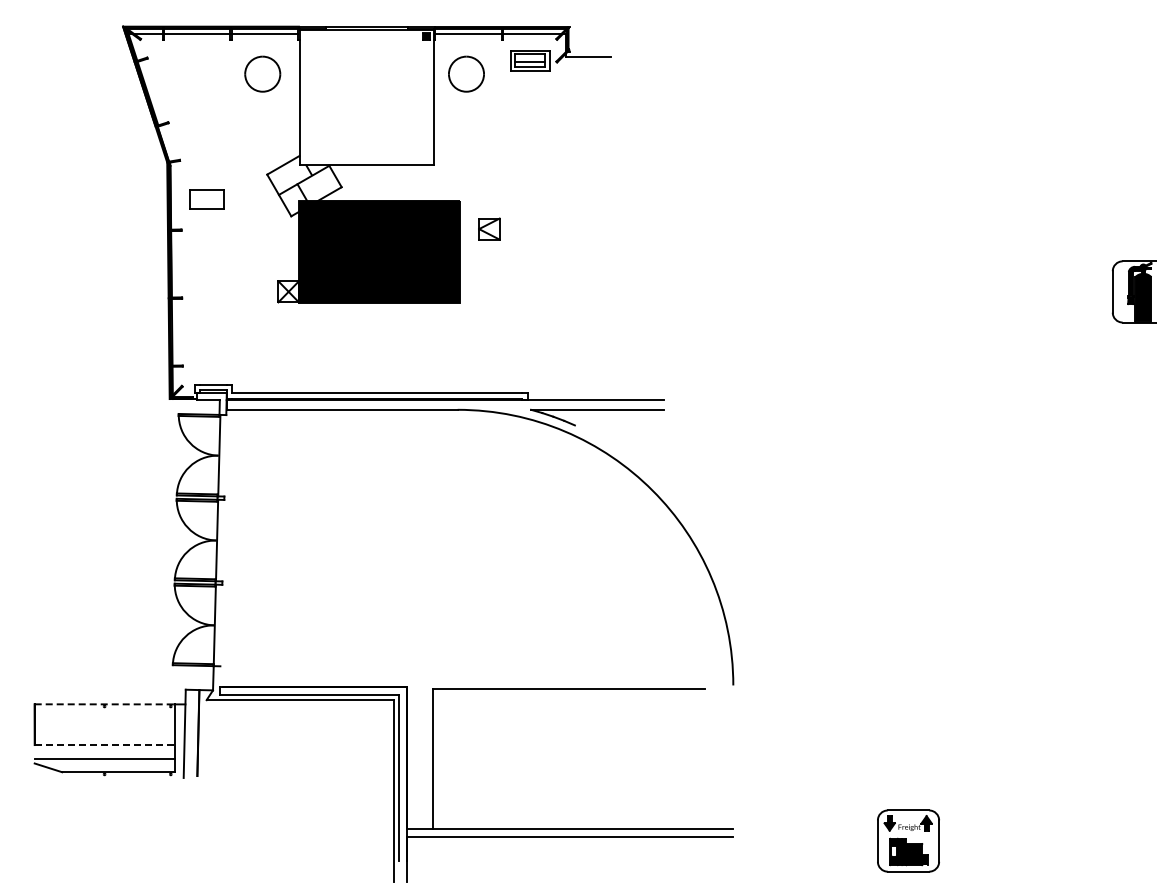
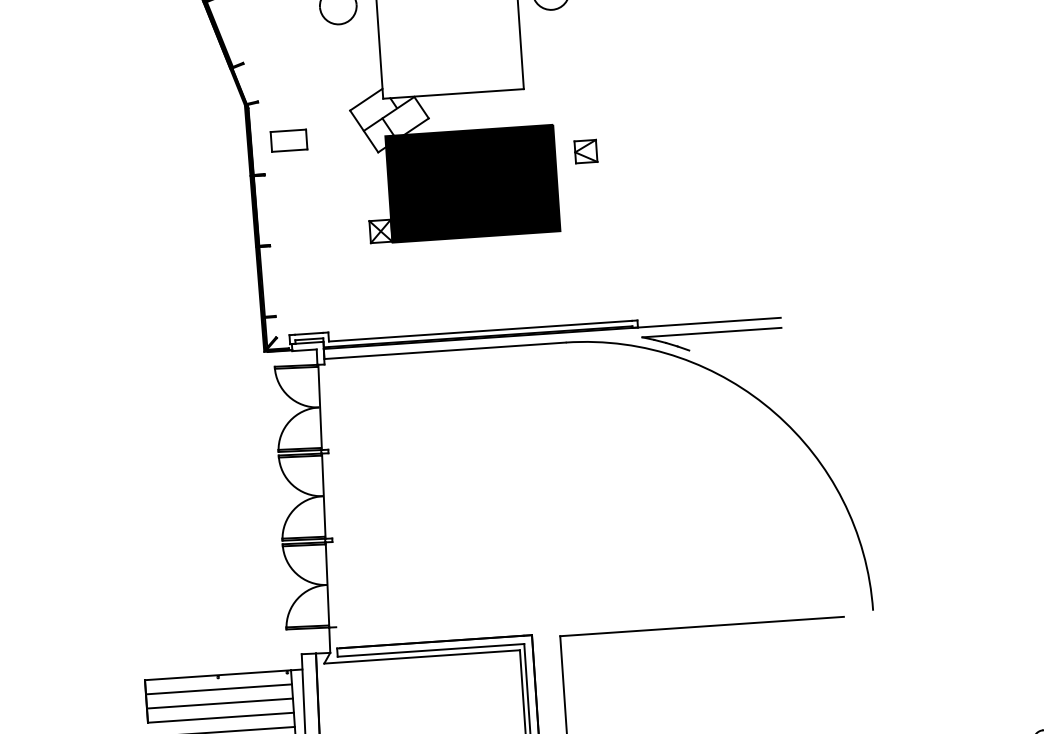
line: (104, 704) -> (217, 675), dashed -> solid
line: (104, 717) -> (218, 688), added
line: (104, 731) -> (219, 703), added
line: (104, 745) -> (220, 718), dashed -> solid

